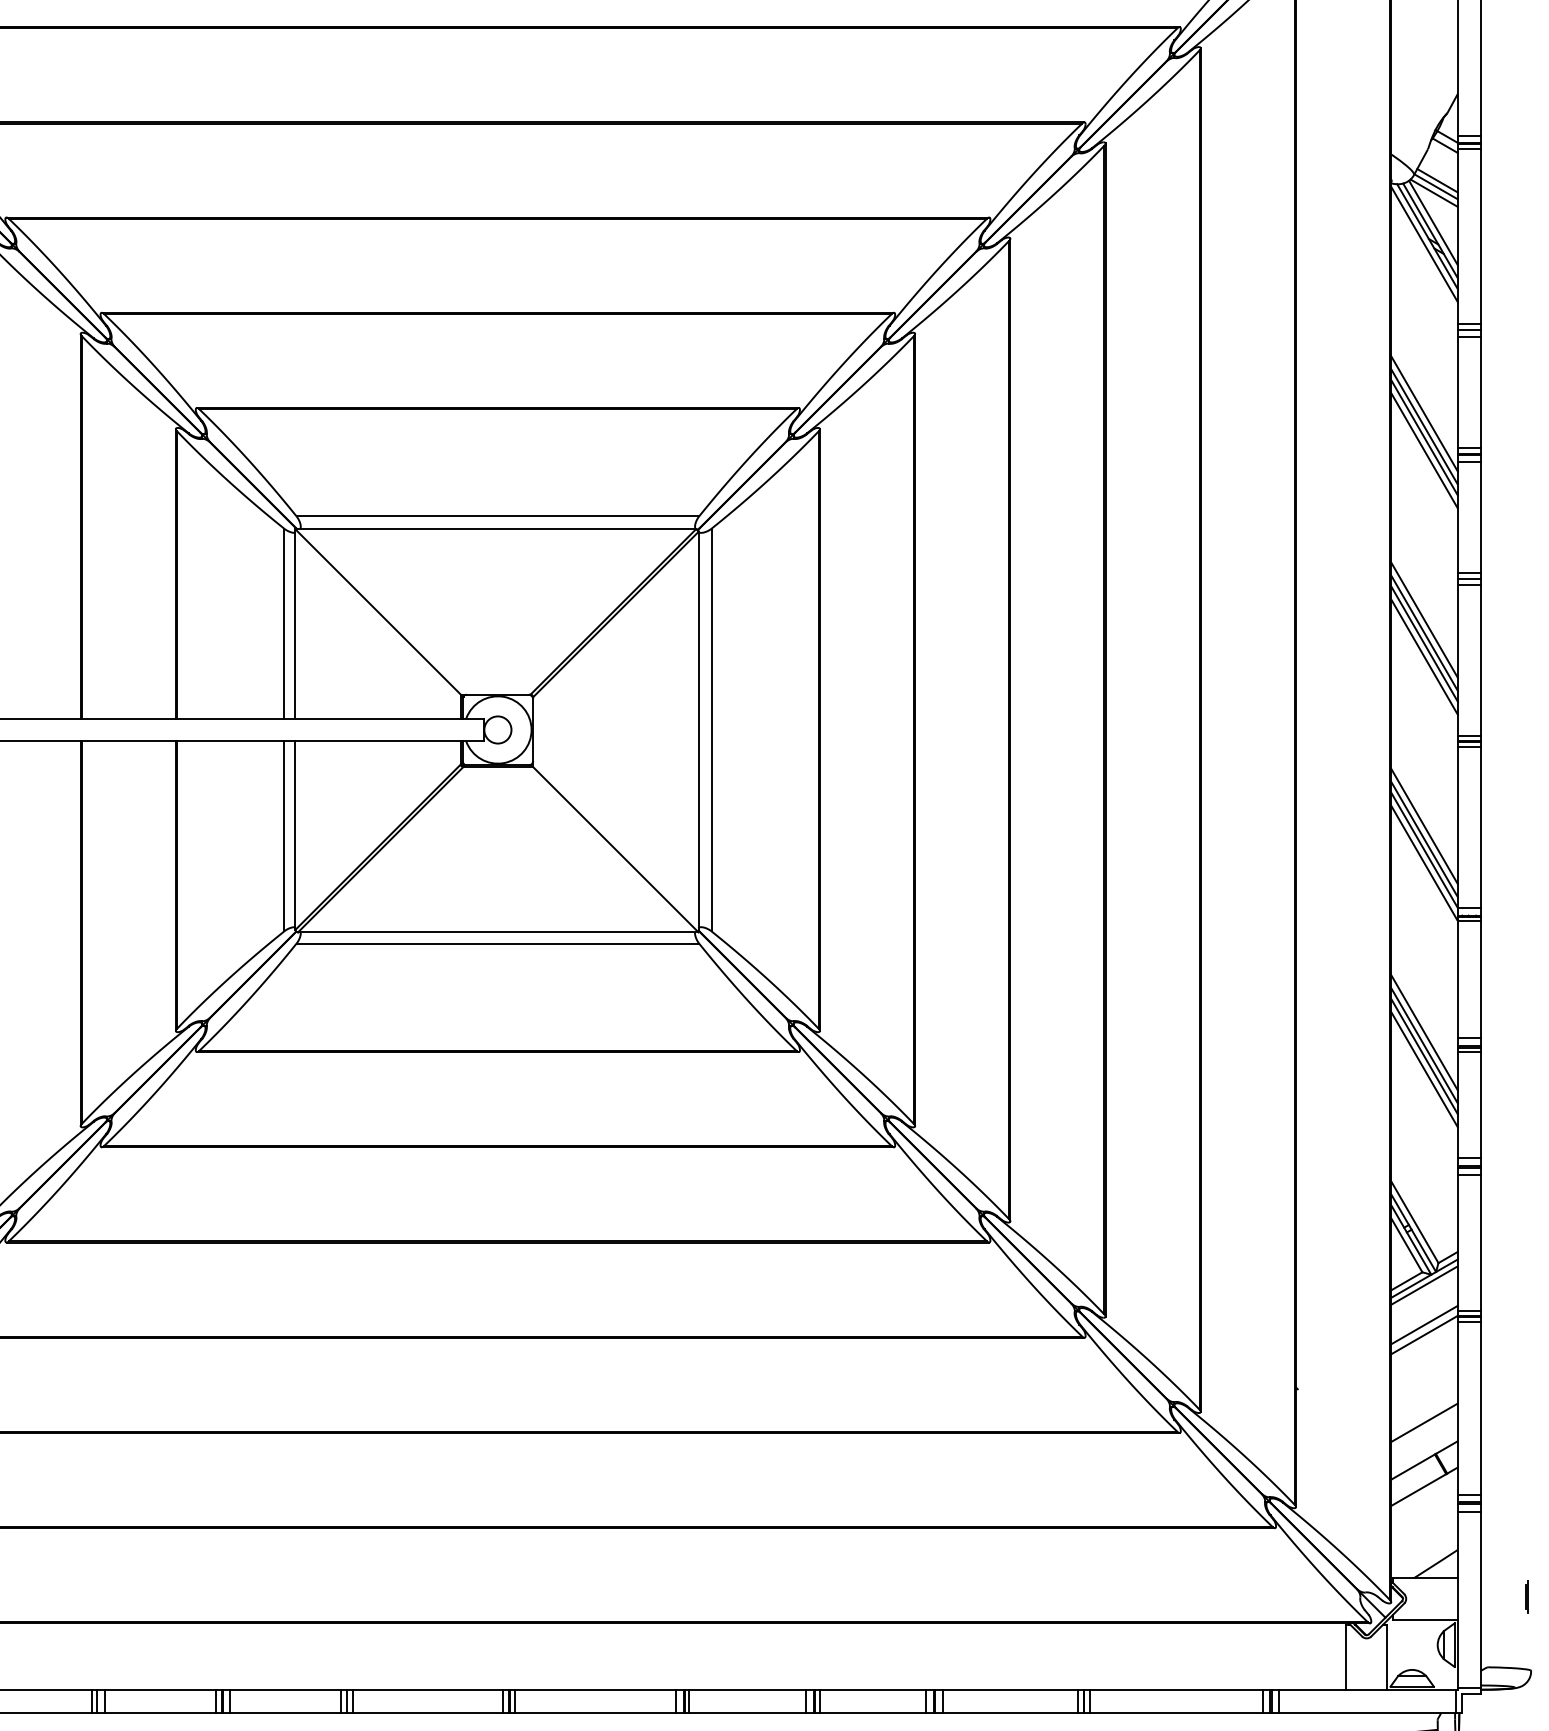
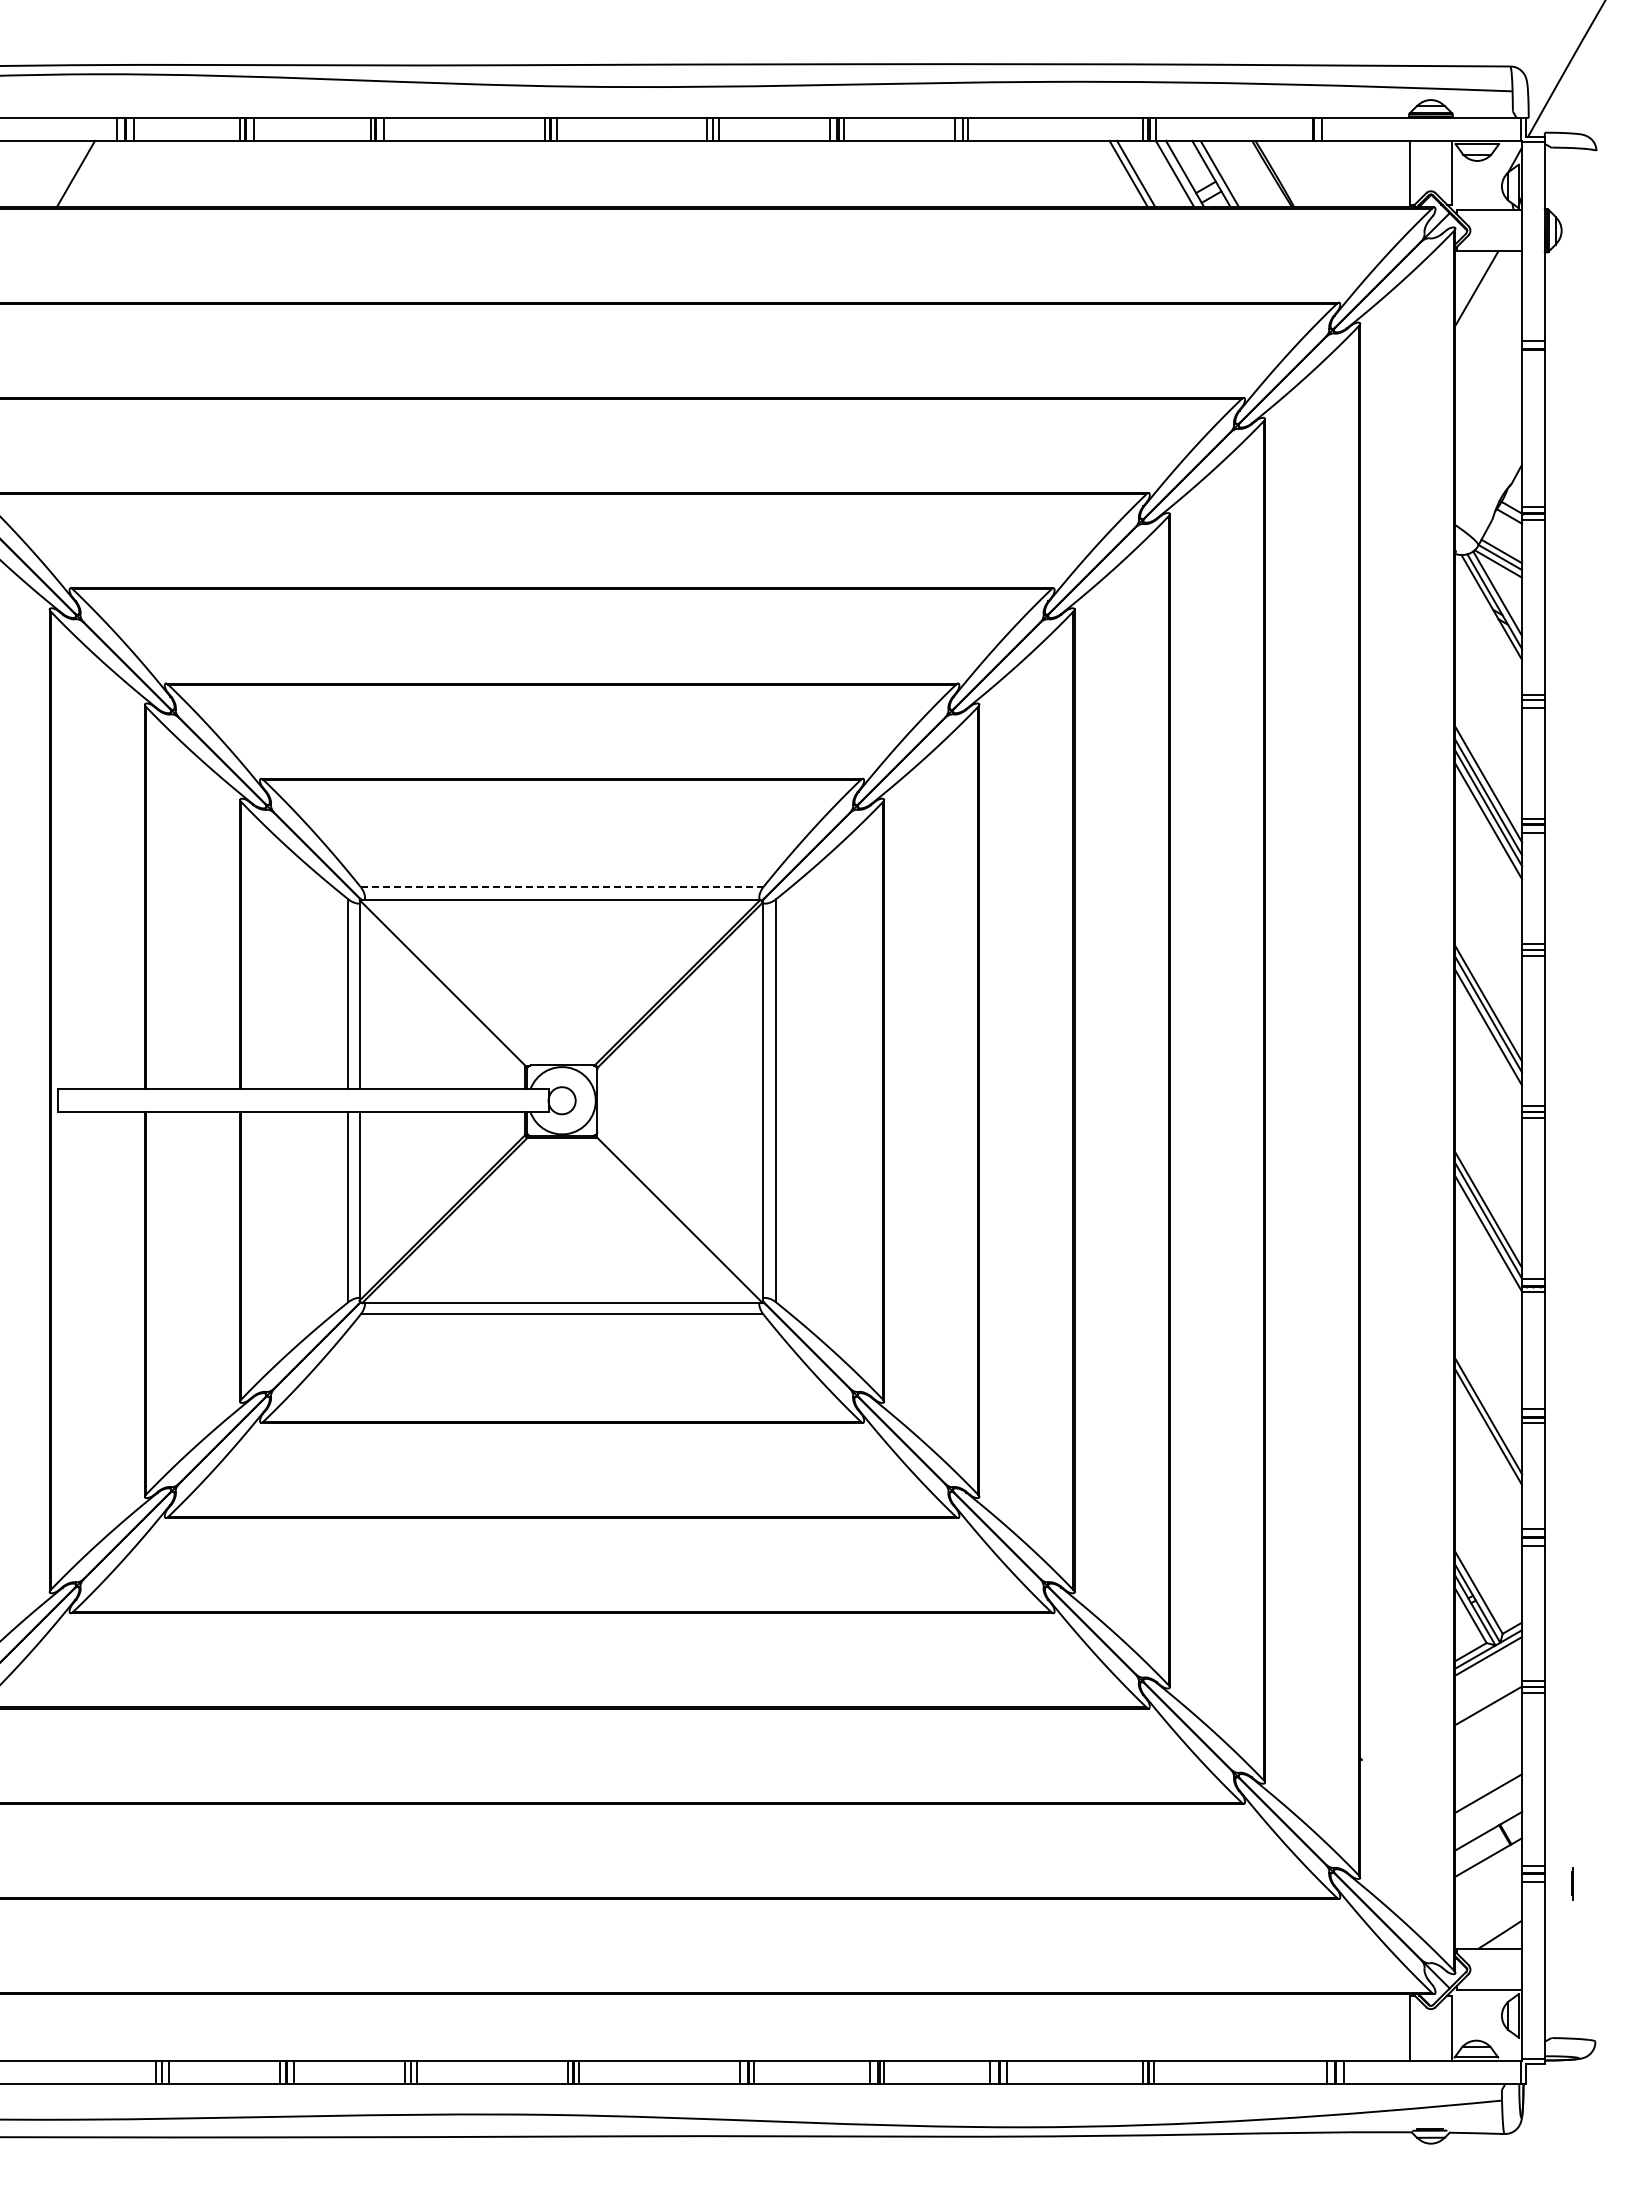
line: (1424, 243) -> (1488, 614), removed
line: (498, 516) -> (562, 887), solid -> dashed
line: (1424, 619) -> (1488, 990), removed
line: (1424, 825) -> (1488, 1196), removed
line: (1424, 1032) -> (1488, 1403), removed
line: (1424, 1069) -> (1488, 1440), removed
line: (1424, 1324) -> (1488, 1695), removed
line: (1527, 1596) -> (1572, 1883), moved

